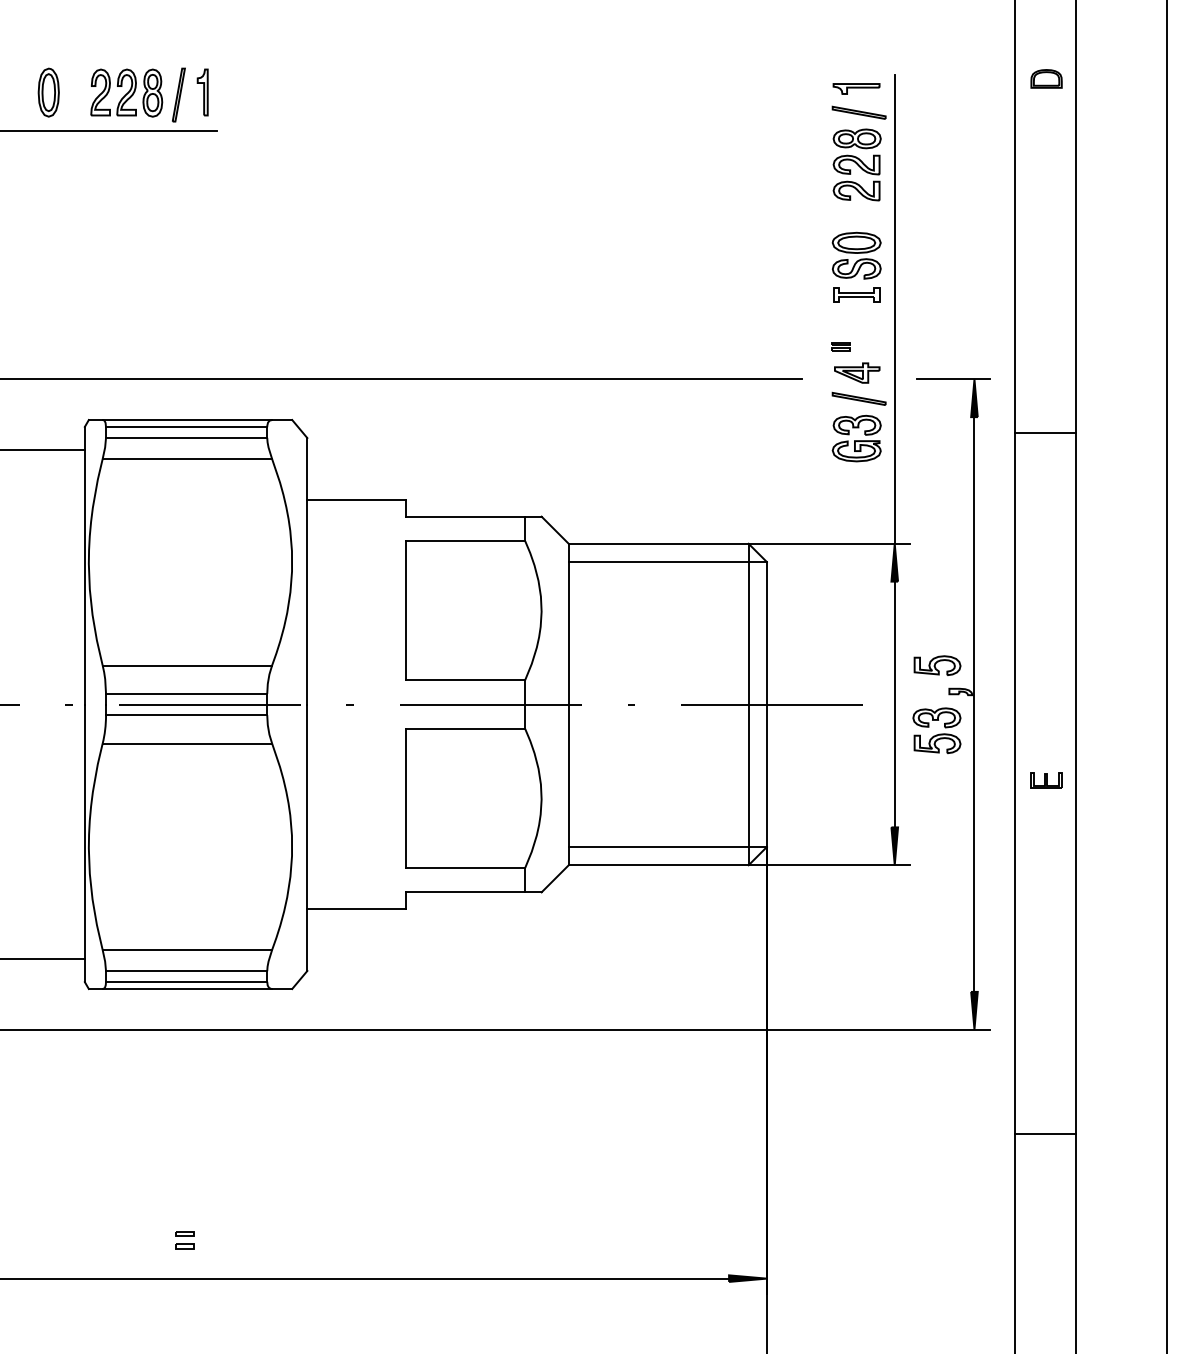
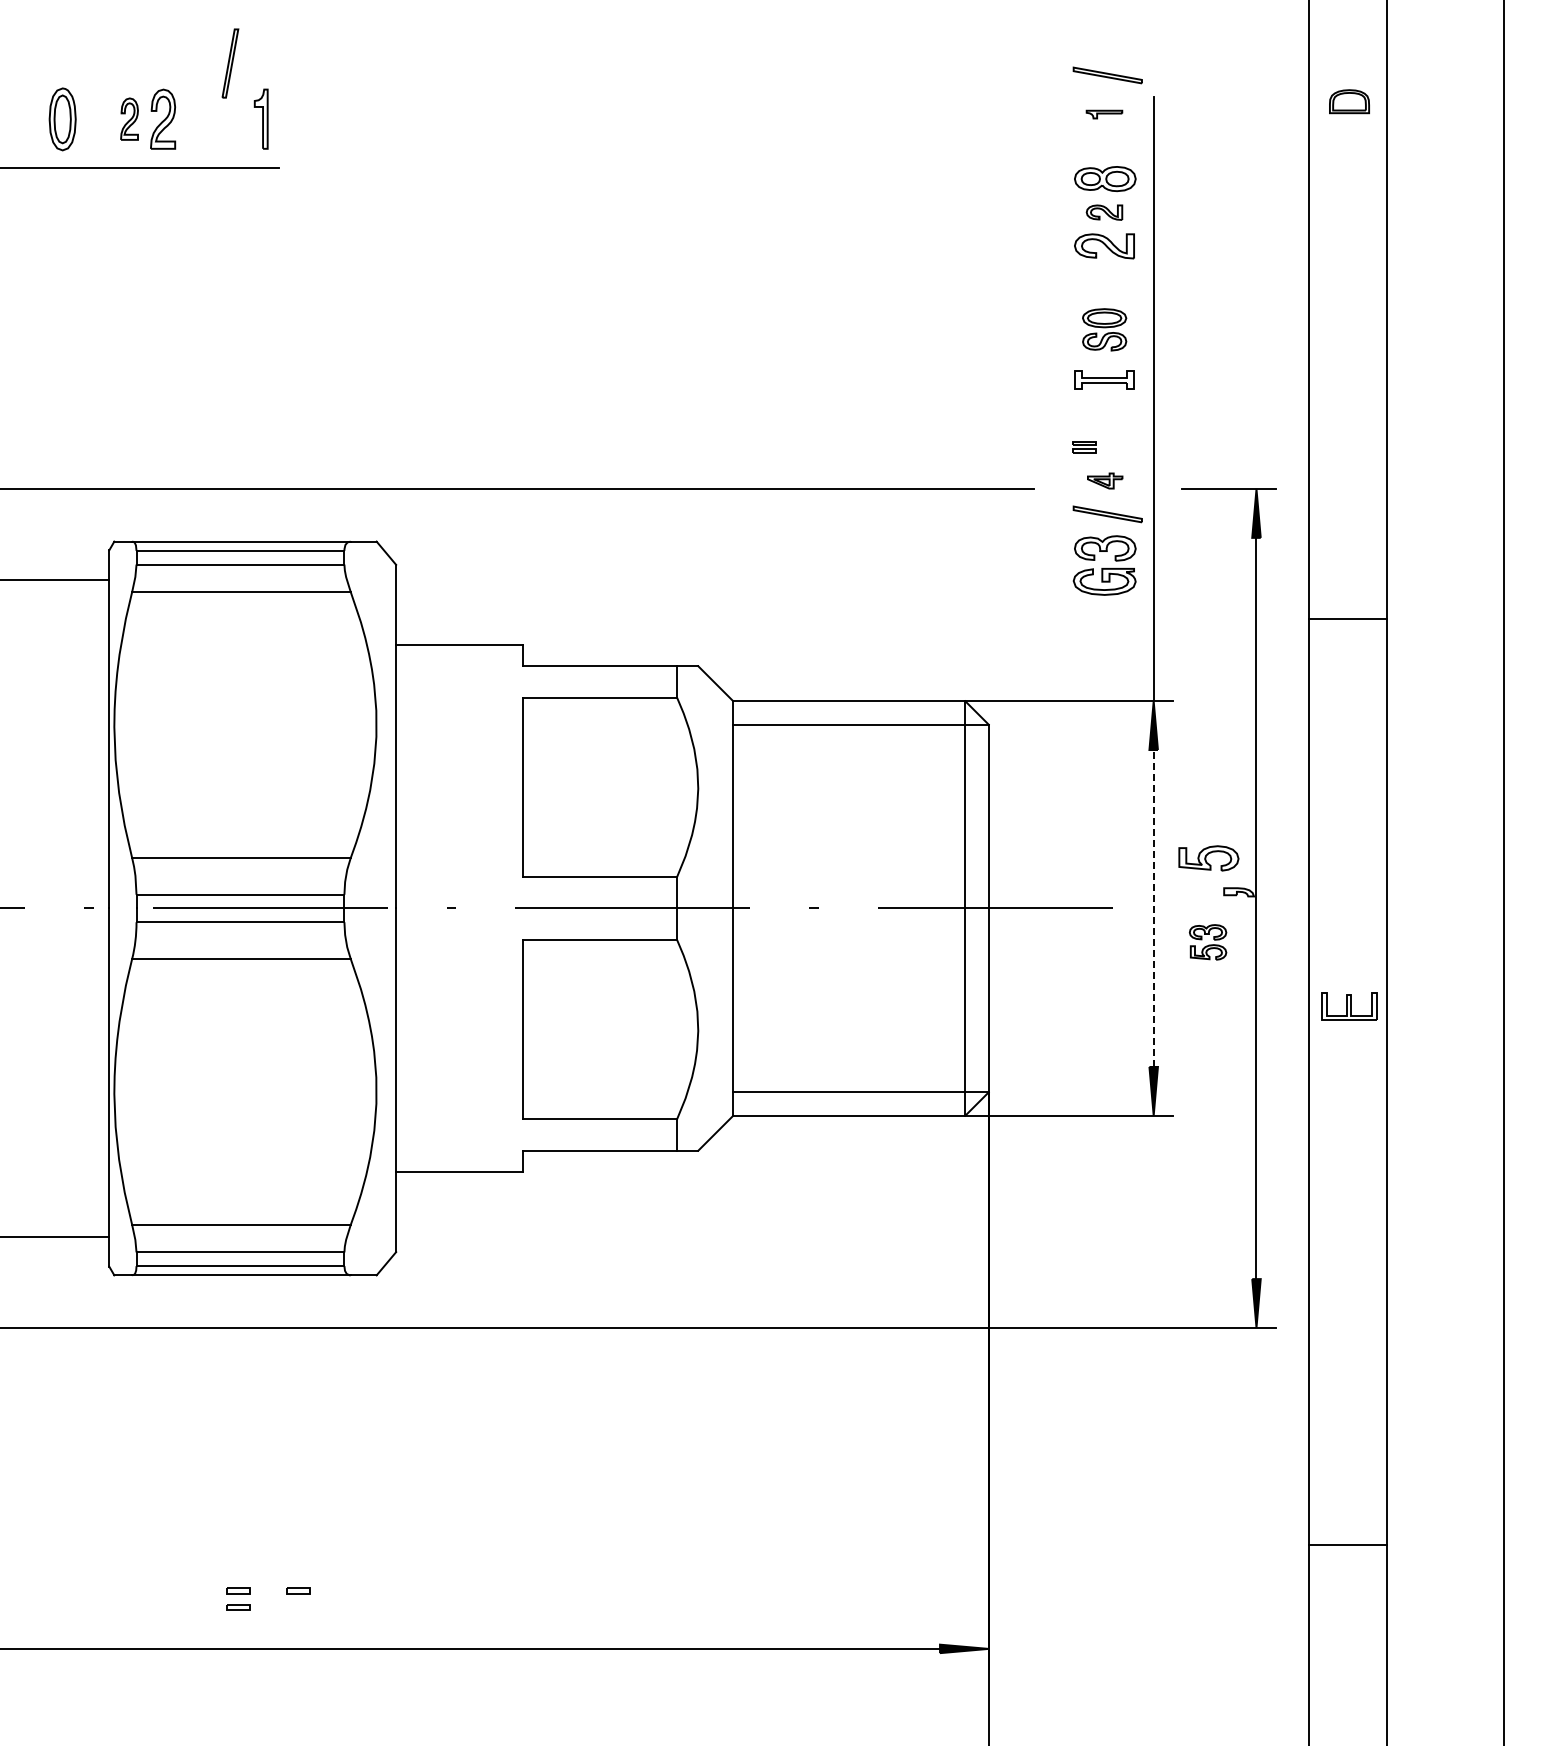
part: (856, 88) -> (1104, 114), size x0.6
part: (100, 91) -> (129, 118), size x0.7
part: (152, 92) -> (196, 119), removed
part: (178, 95) -> (230, 63), moved
part: (858, 112) -> (1107, 75), moved
part: (856, 164) -> (1104, 212), size x0.6
part: (856, 255) -> (1104, 329), size x0.7
part: (856, 372) -> (1104, 480), size x0.6
line: (1045, 432) -> (1347, 618), moved
line: (894, 703) -> (1153, 907), solid -> dashed
part: (936, 730) -> (1207, 942), size x0.6
part: (1046, 779) -> (1349, 1005), size x1.4
line: (1045, 1134) -> (1347, 1544), moved
part: (231, 1233) -> (298, 1590), added

